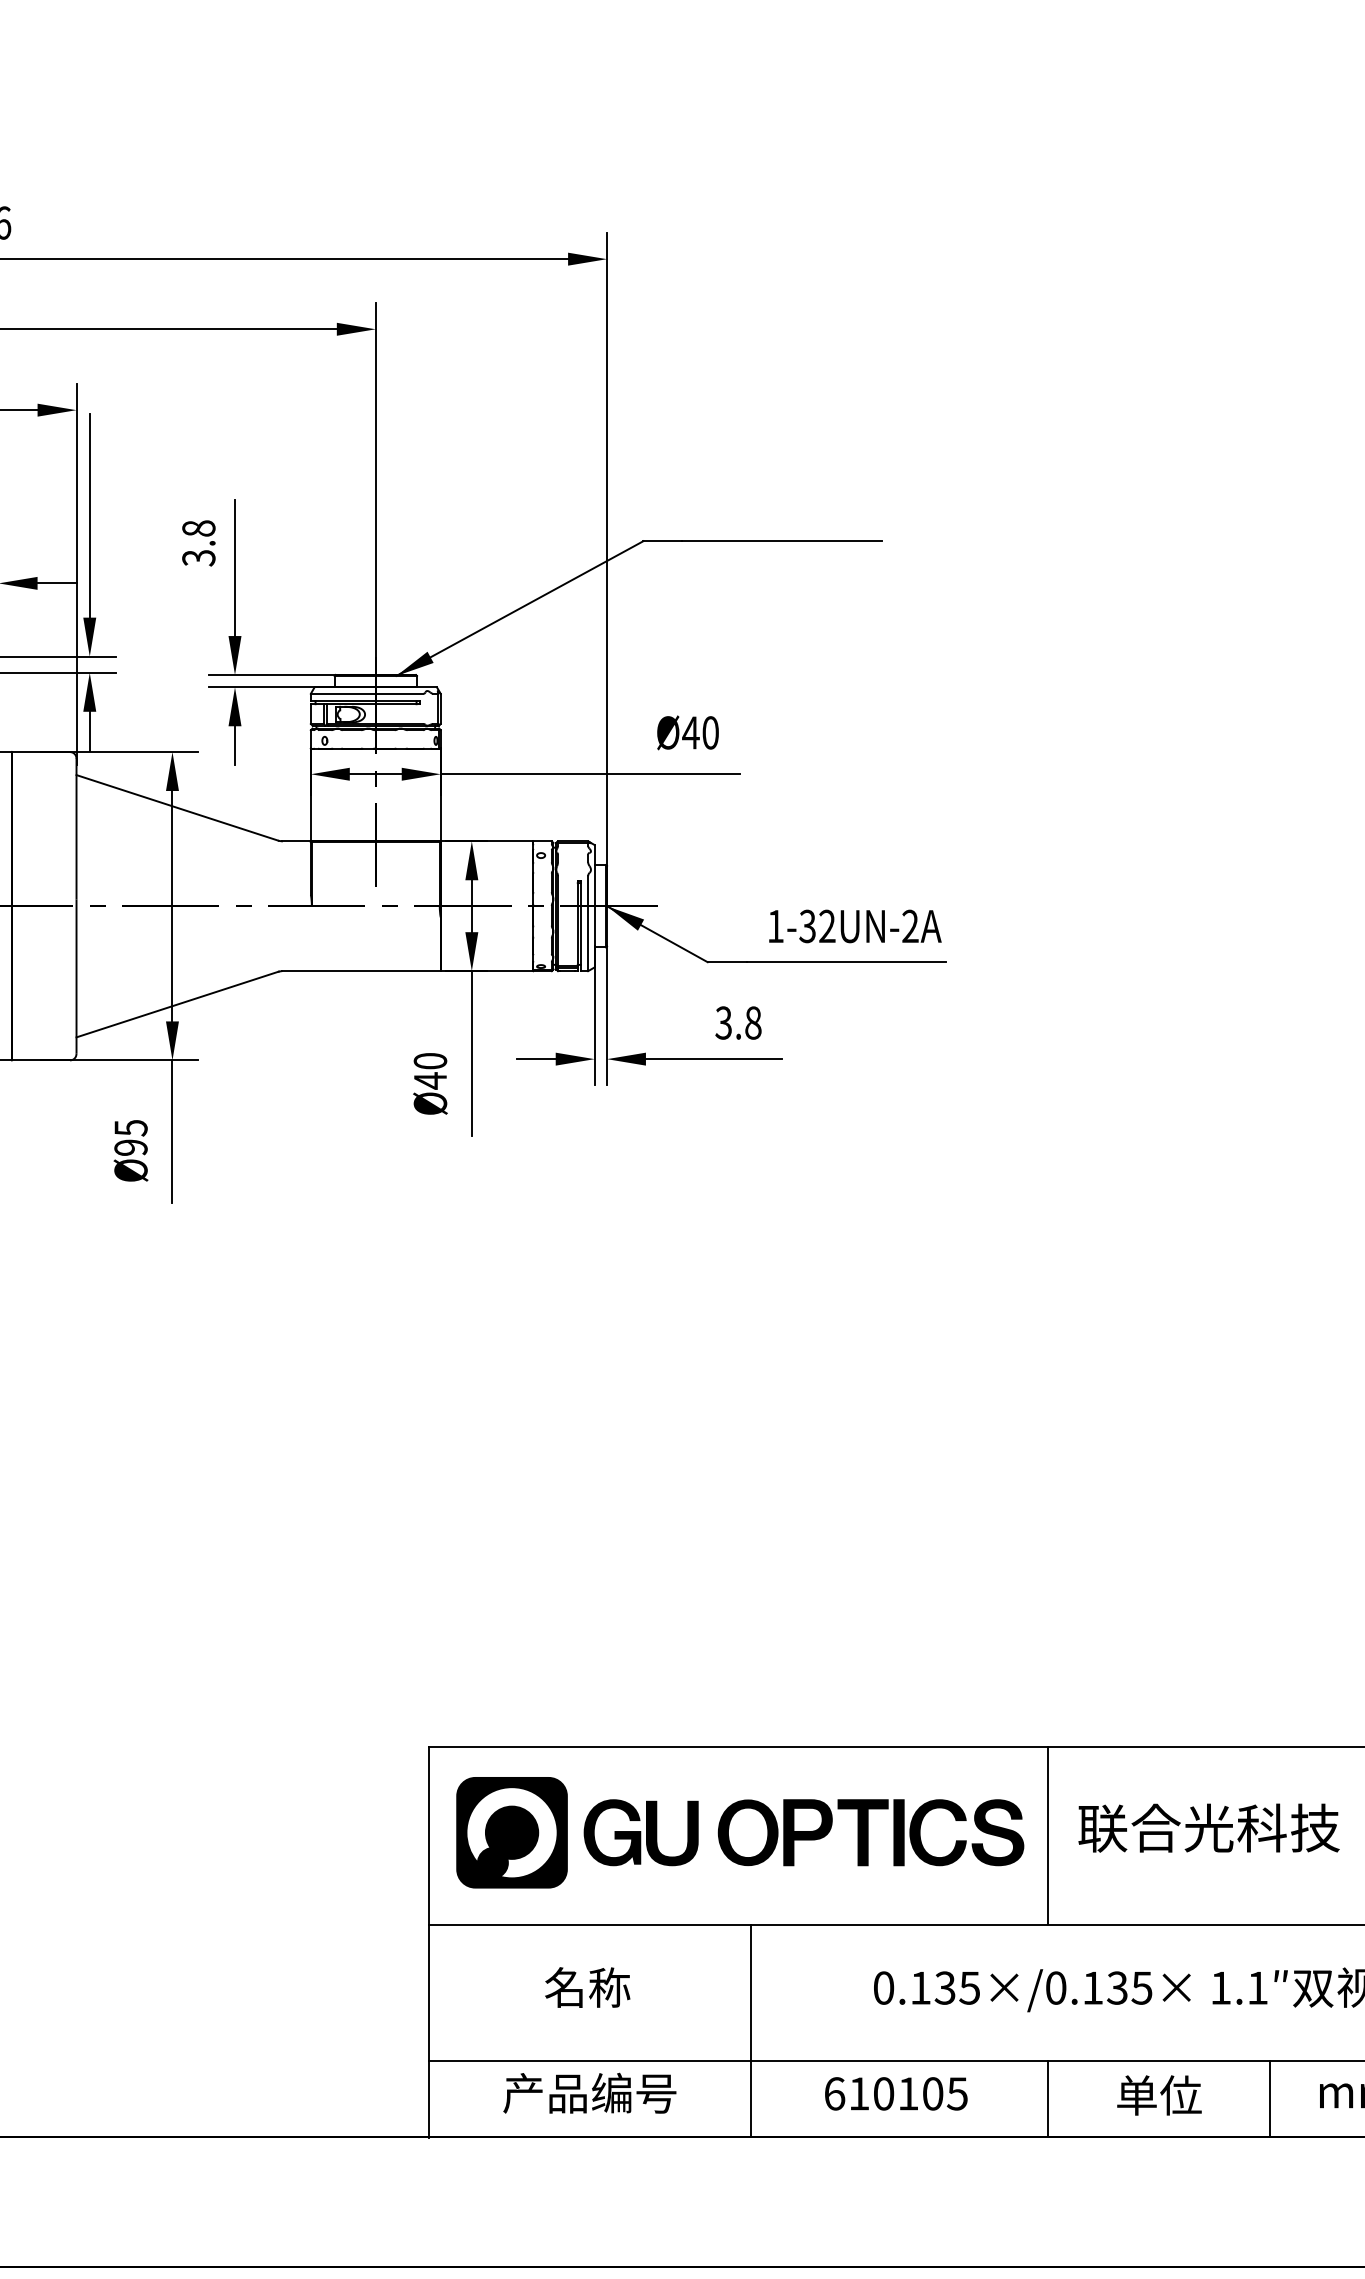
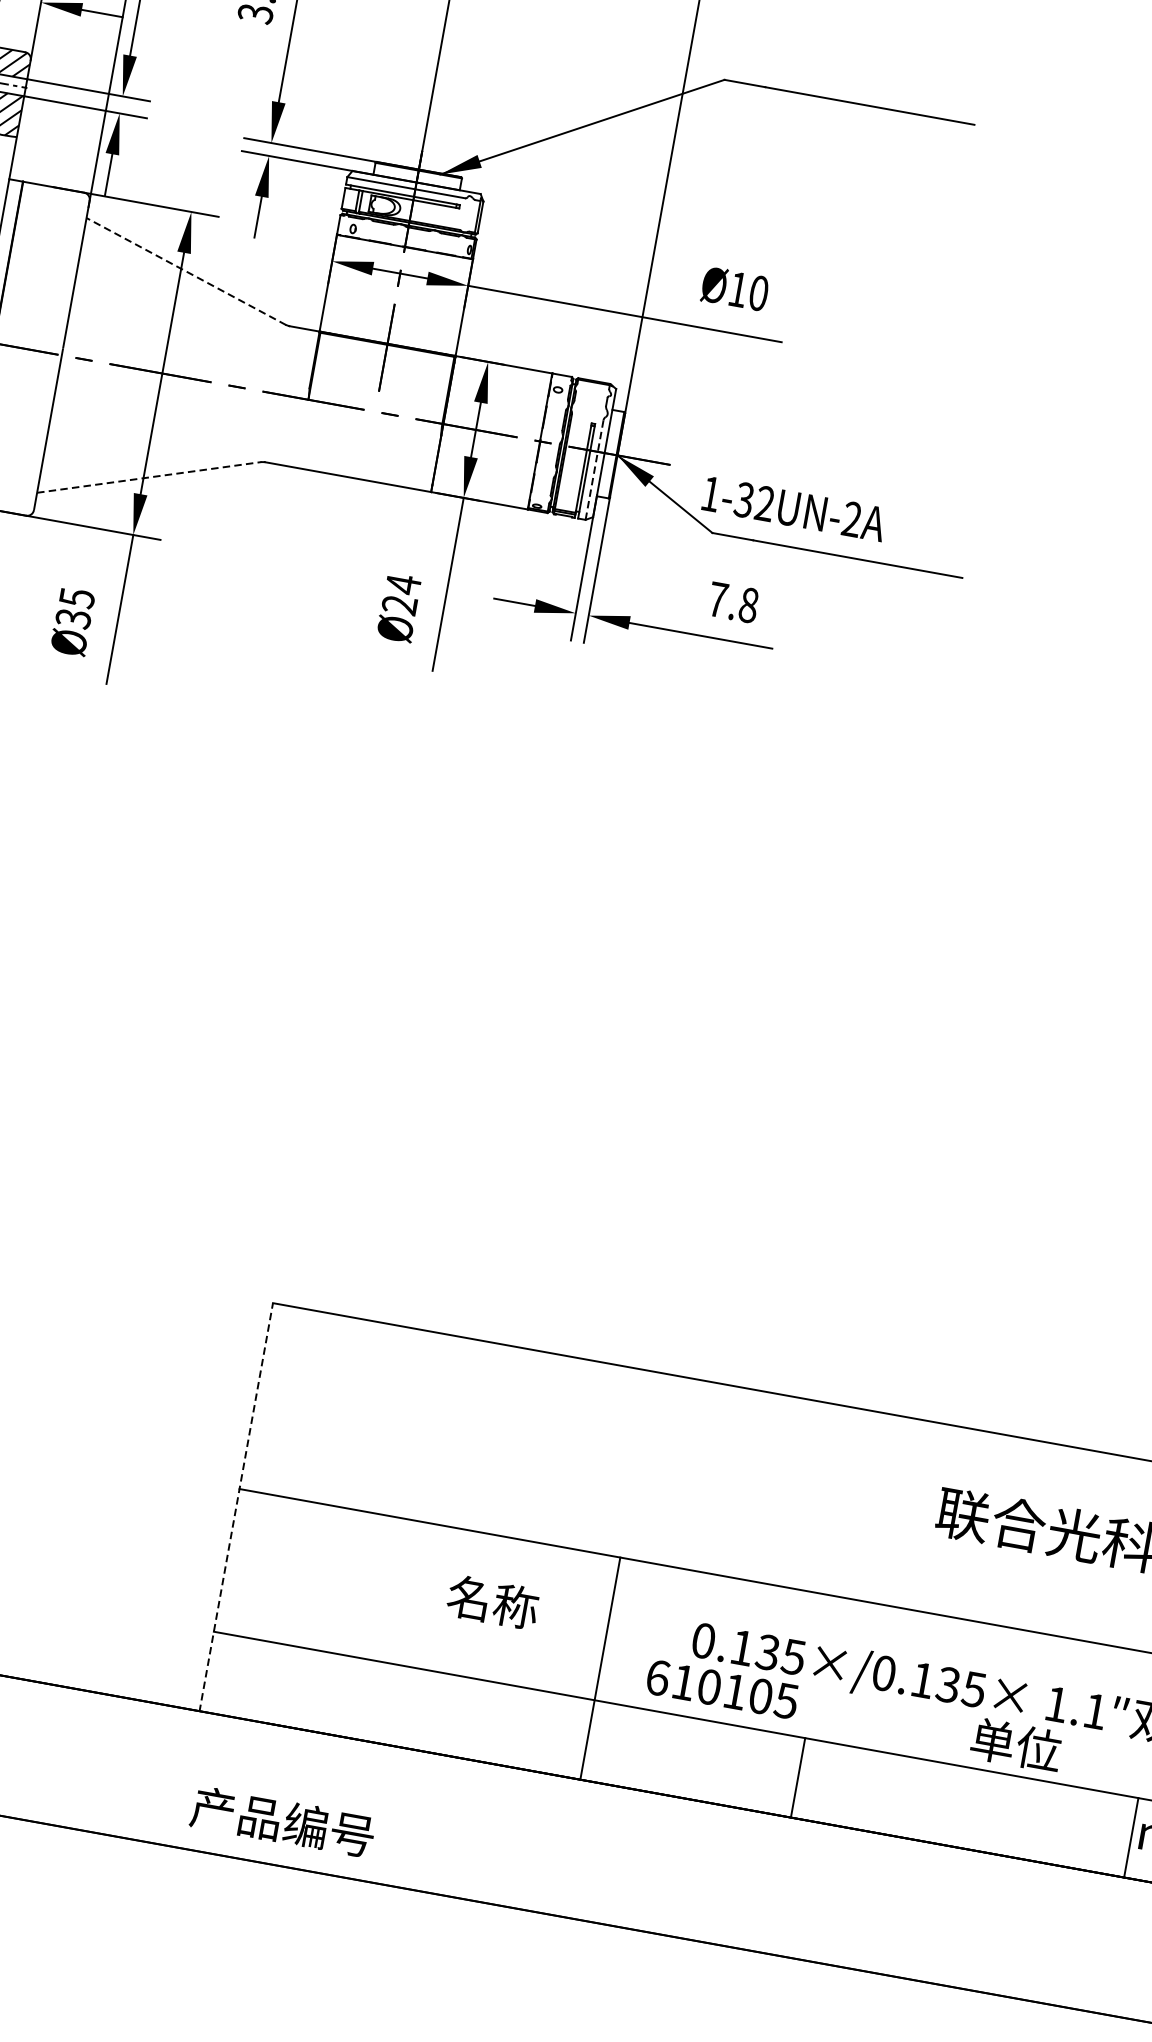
text: (690, 732) -> (737, 289), Ø40 -> Ø10
line: (177, 807) -> (186, 271), solid -> dashed
line: (588, 923) -> (594, 470), solid -> dashed
text: (855, 926) -> (794, 509), moved
line: (178, 1004) -> (150, 477), solid -> dashed
text: (723, 1022) -> (717, 599), 3.8 -> 7.8
text: (430, 1070) -> (401, 594), Ø40 -> Ø24
text: (130, 1147) -> (72, 618), Ø95 -> Ø35
part: (740, 1832) -> (582, 1450), removed
line: (1047, 1835) -> (903, 1511), removed
line: (429, 1942) -> (236, 1507), solid -> dashed
text: (587, 1987) -> (492, 1602), moved
line: (750, 2030) -> (599, 1668), moved
text: (589, 2092) -> (282, 1820), moved
text: (896, 2093) -> (722, 1689), moved
text: (1159, 2095) -> (1016, 1745), moved
line: (1047, 2098) -> (797, 1777), moved
line: (1269, 2098) -> (1130, 1837), moved

